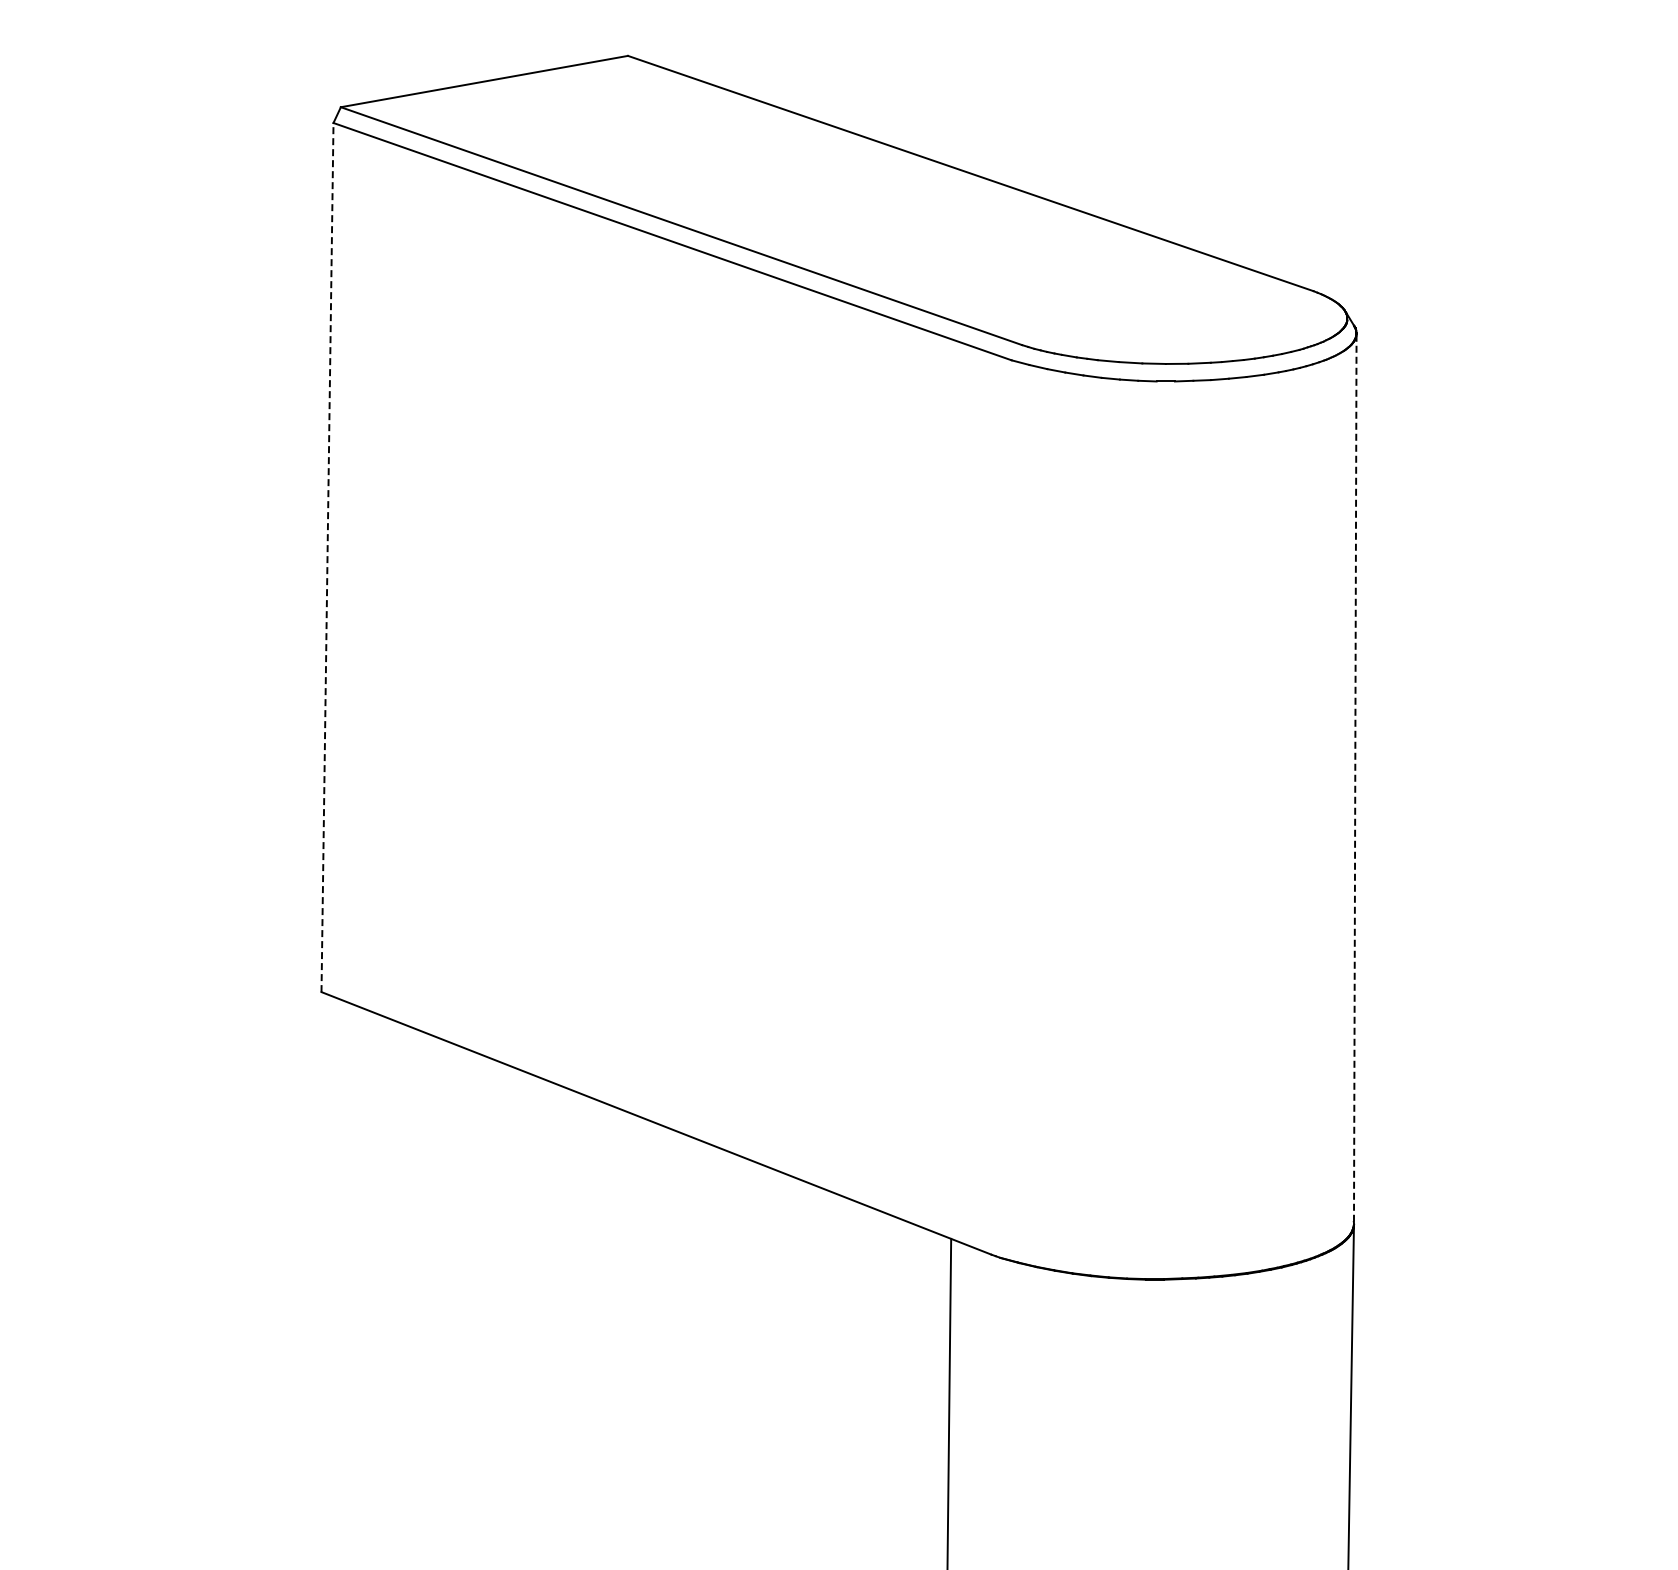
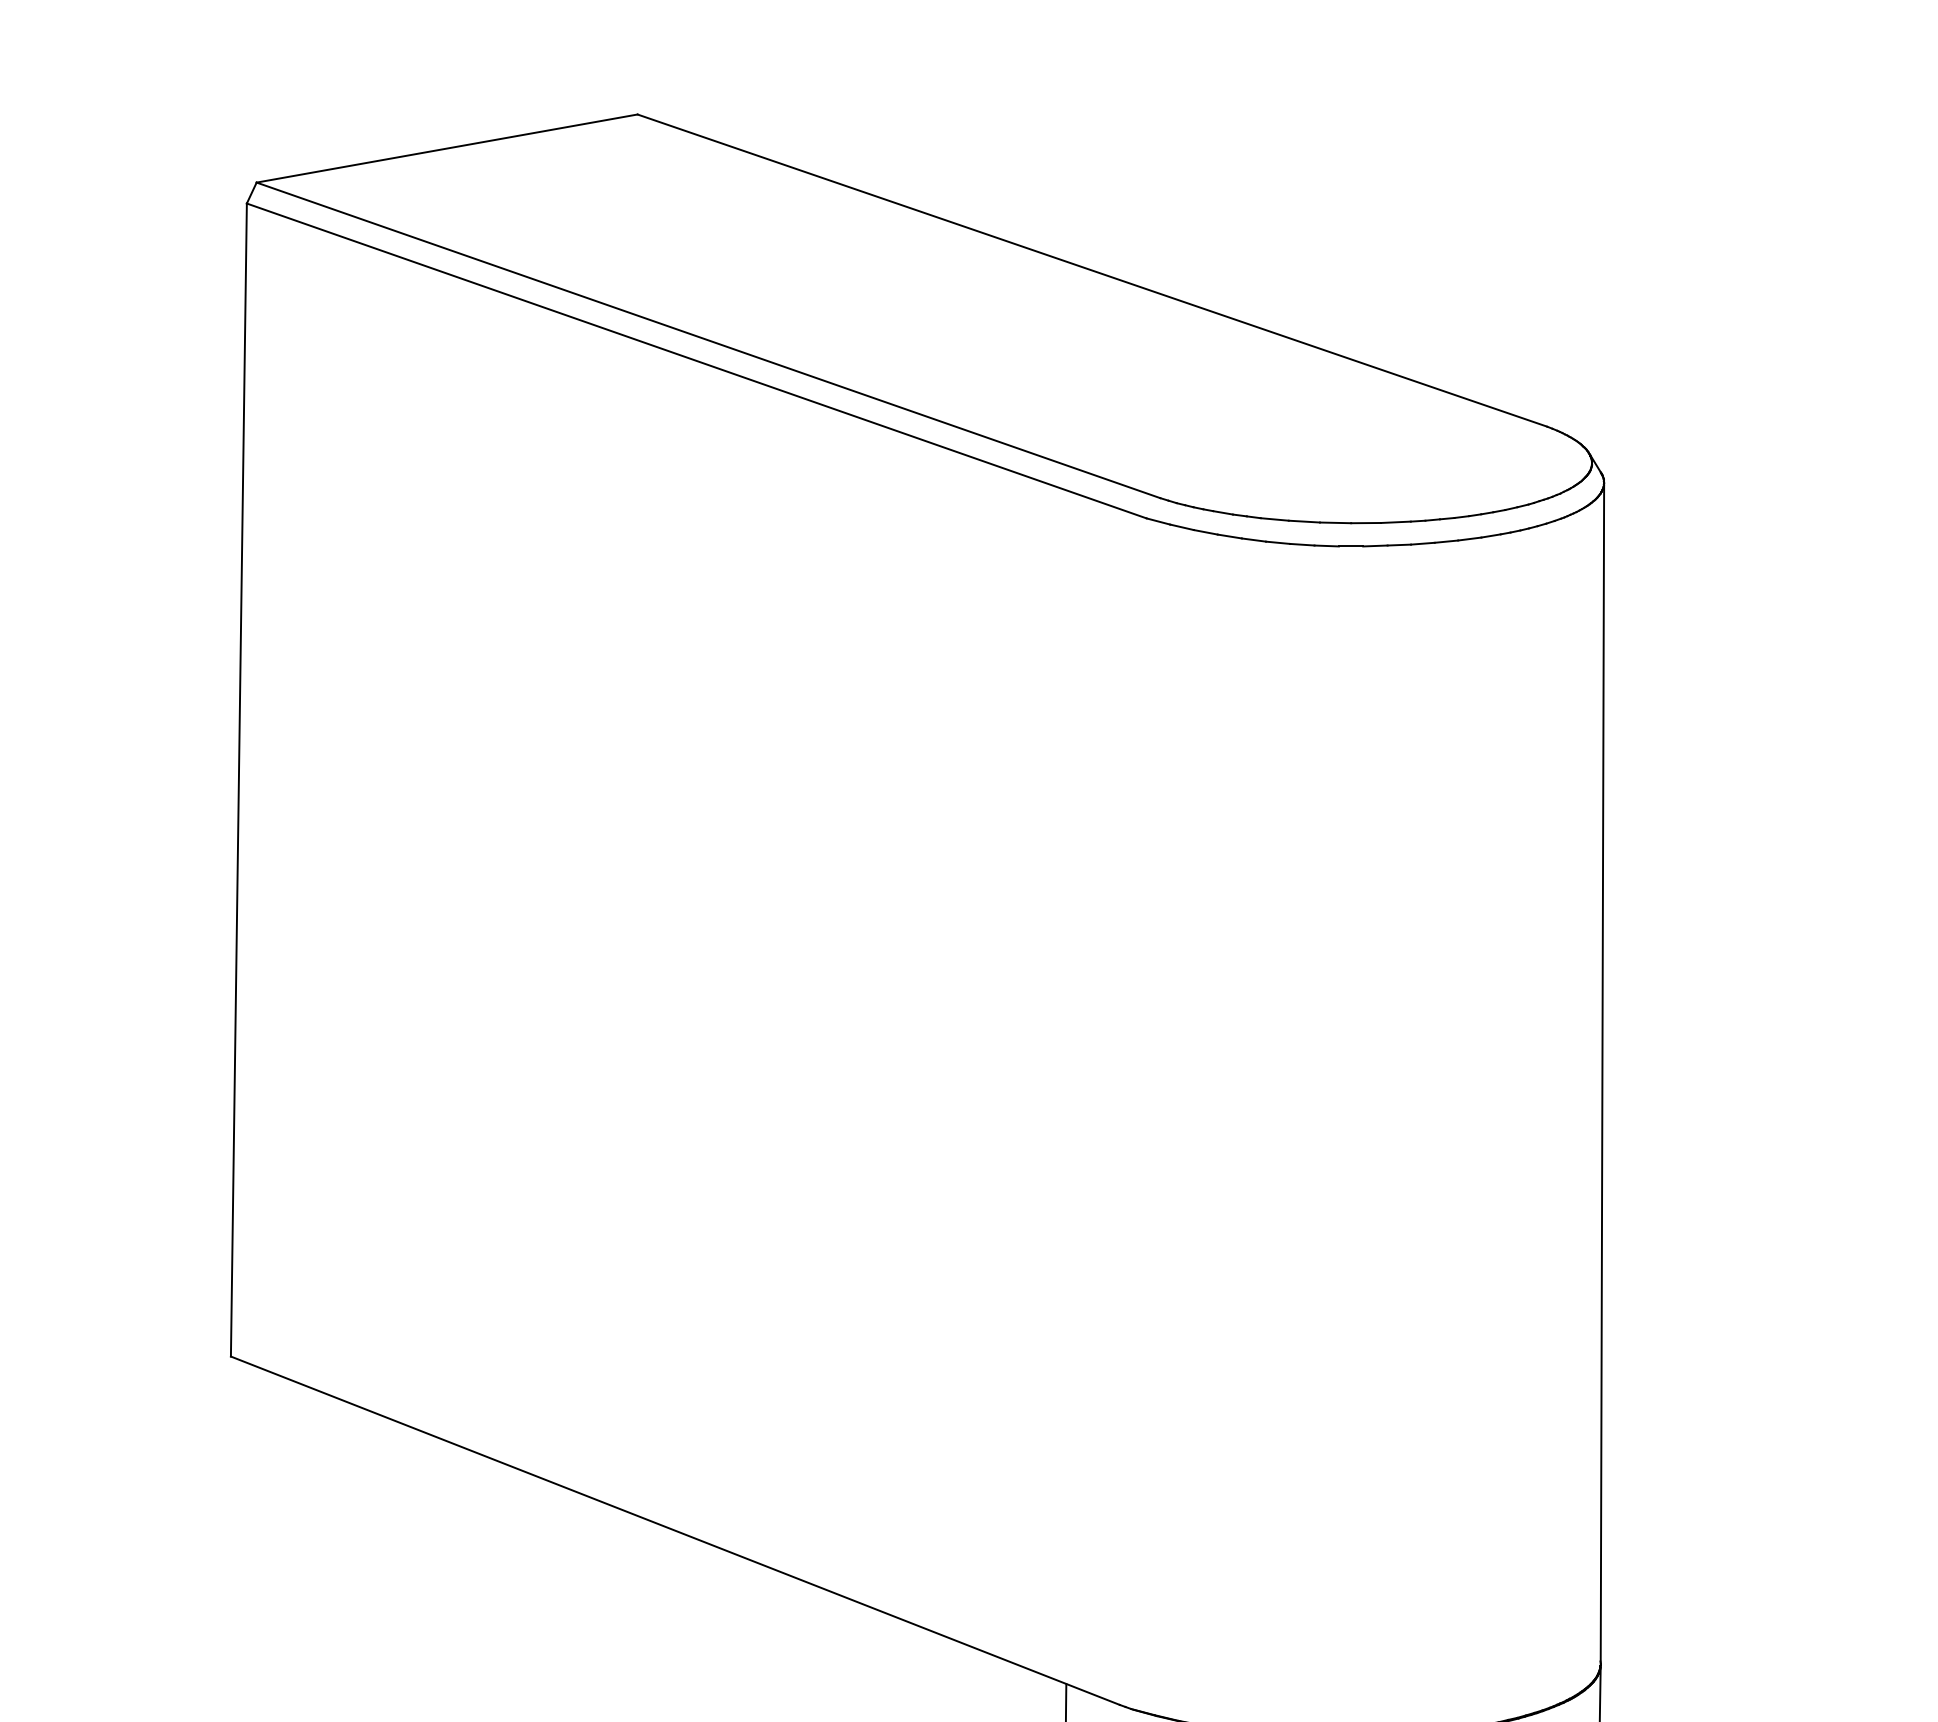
line: (327, 557) -> (238, 779), dashed -> solid
line: (1355, 779) -> (1602, 1074), dashed -> solid

